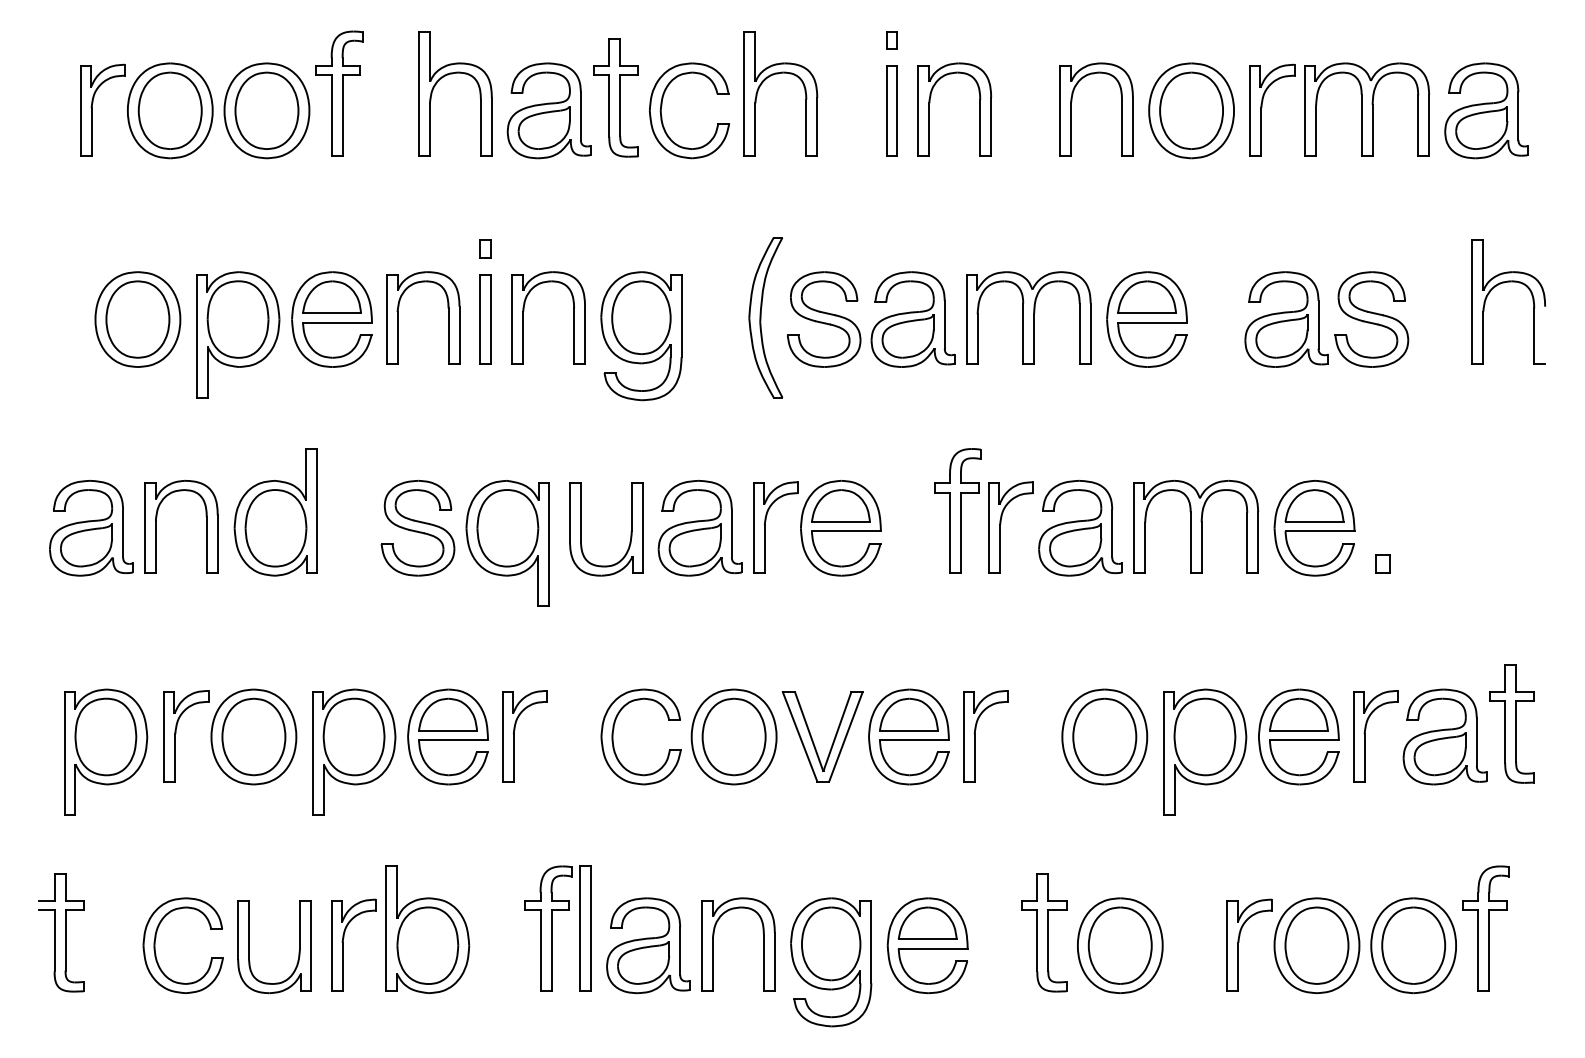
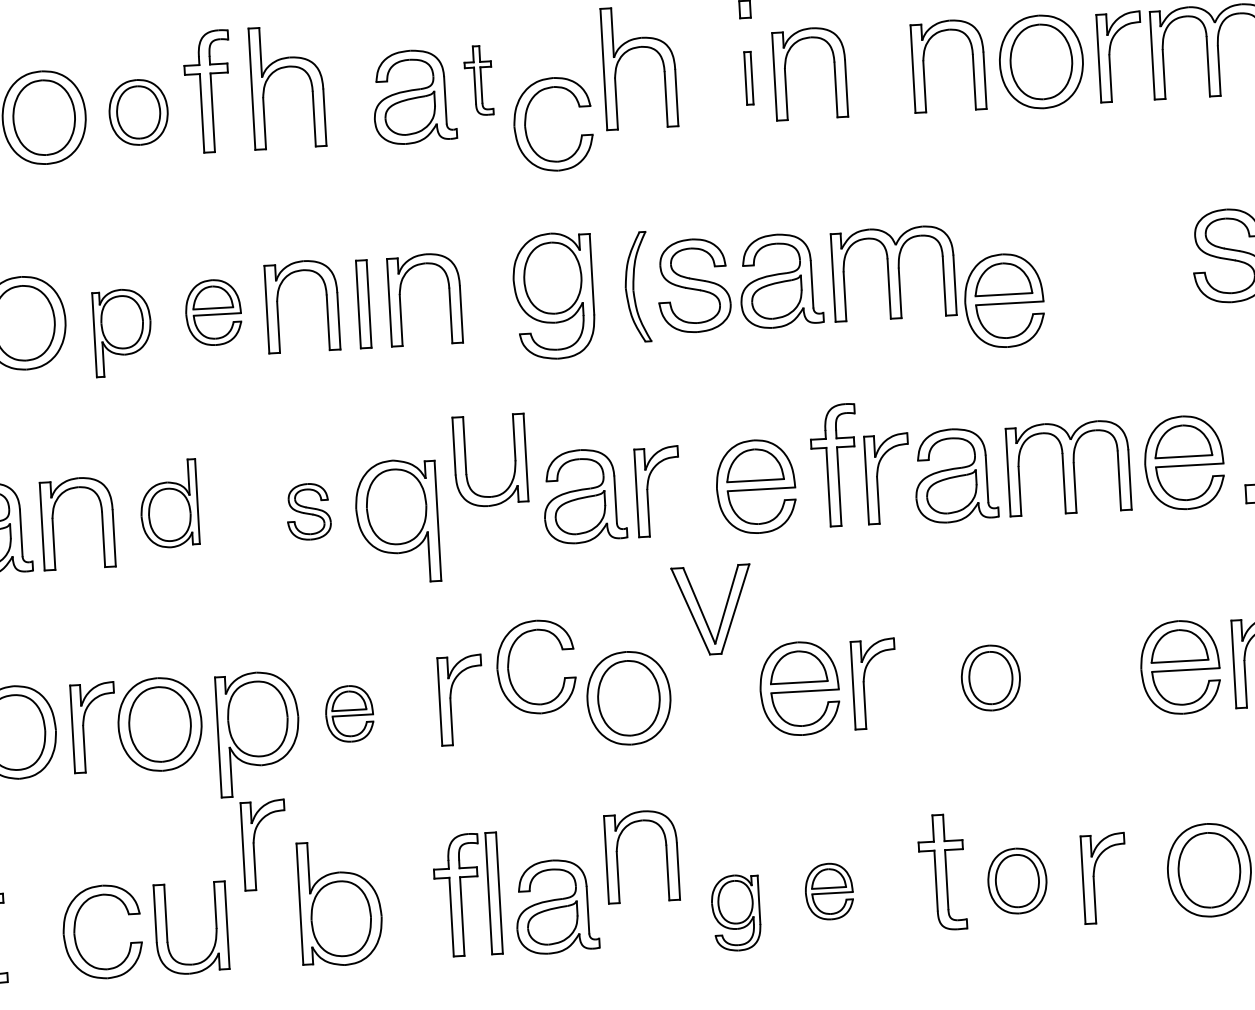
part: (452, 74) -> (283, 68), moved
part: (615, 97) -> (478, 80), size x0.6
part: (662, 105) -> (526, 120), moved
part: (266, 110) -> (138, 112), size x0.7
part: (891, 110) -> (748, 77), size x0.6
part: (485, 248) -> (359, 234), removed
part: (765, 317) -> (636, 286), size x0.7
part: (331, 319) -> (213, 312), size x0.7
part: (1146, 319) -> (1003, 300), moved
part: (1286, 319) -> (1145, 260), removed
part: (238, 334) -> (123, 332), size x0.7
part: (641, 336) -> (553, 296), moved
part: (275, 512) -> (168, 504), size x0.7
part: (417, 528) -> (308, 511), size x0.6
part: (840, 528) -> (755, 486), moved
part: (630, 531) -> (514, 461), moved
part: (614, 729) -> (509, 661), moved
part: (447, 736) -> (349, 713), size x0.6
part: (514, 736) -> (451, 700), moved
part: (1104, 736) -> (990, 677), size x0.7
part: (813, 740) -> (703, 614), moved
part: (1205, 751) -> (1089, 686), removed
part: (1239, 942) -> (1094, 876), moved
part: (343, 944) -> (254, 845), moved
part: (713, 944) -> (617, 858), moved
part: (927, 945) -> (829, 891), size x0.6
part: (1120, 945) -> (1017, 880), size x0.7
part: (831, 962) -> (736, 913), size x0.6

